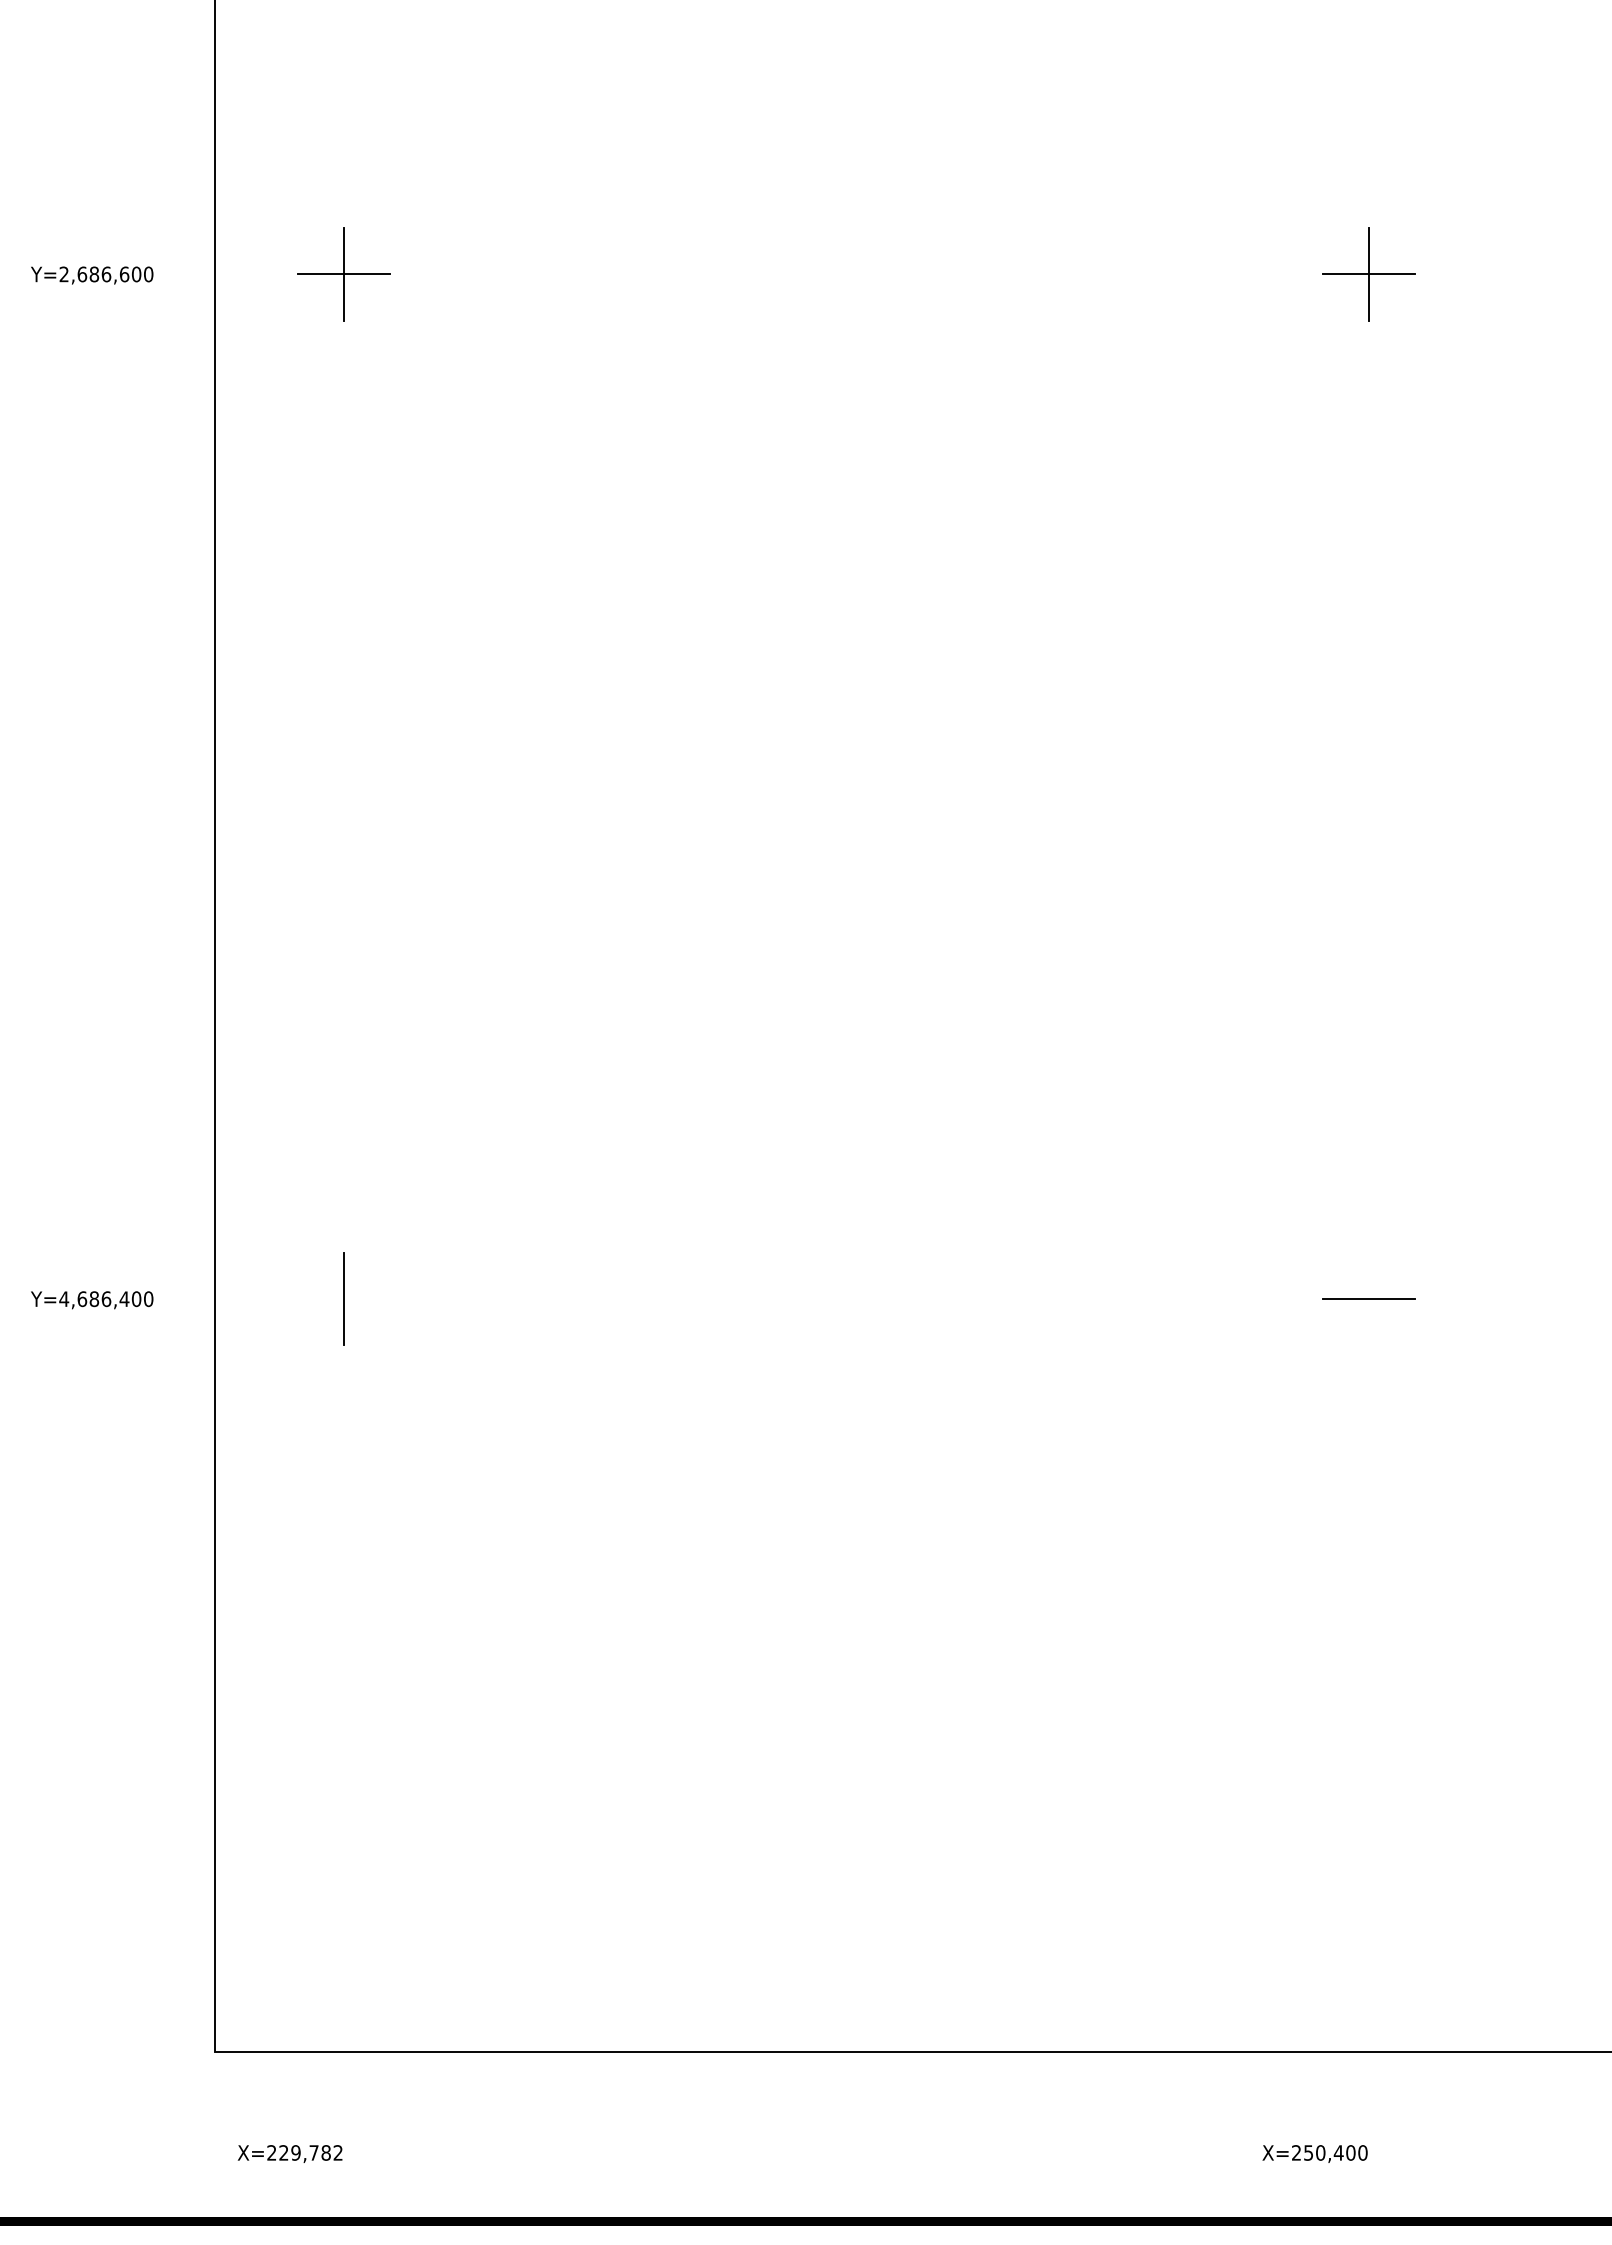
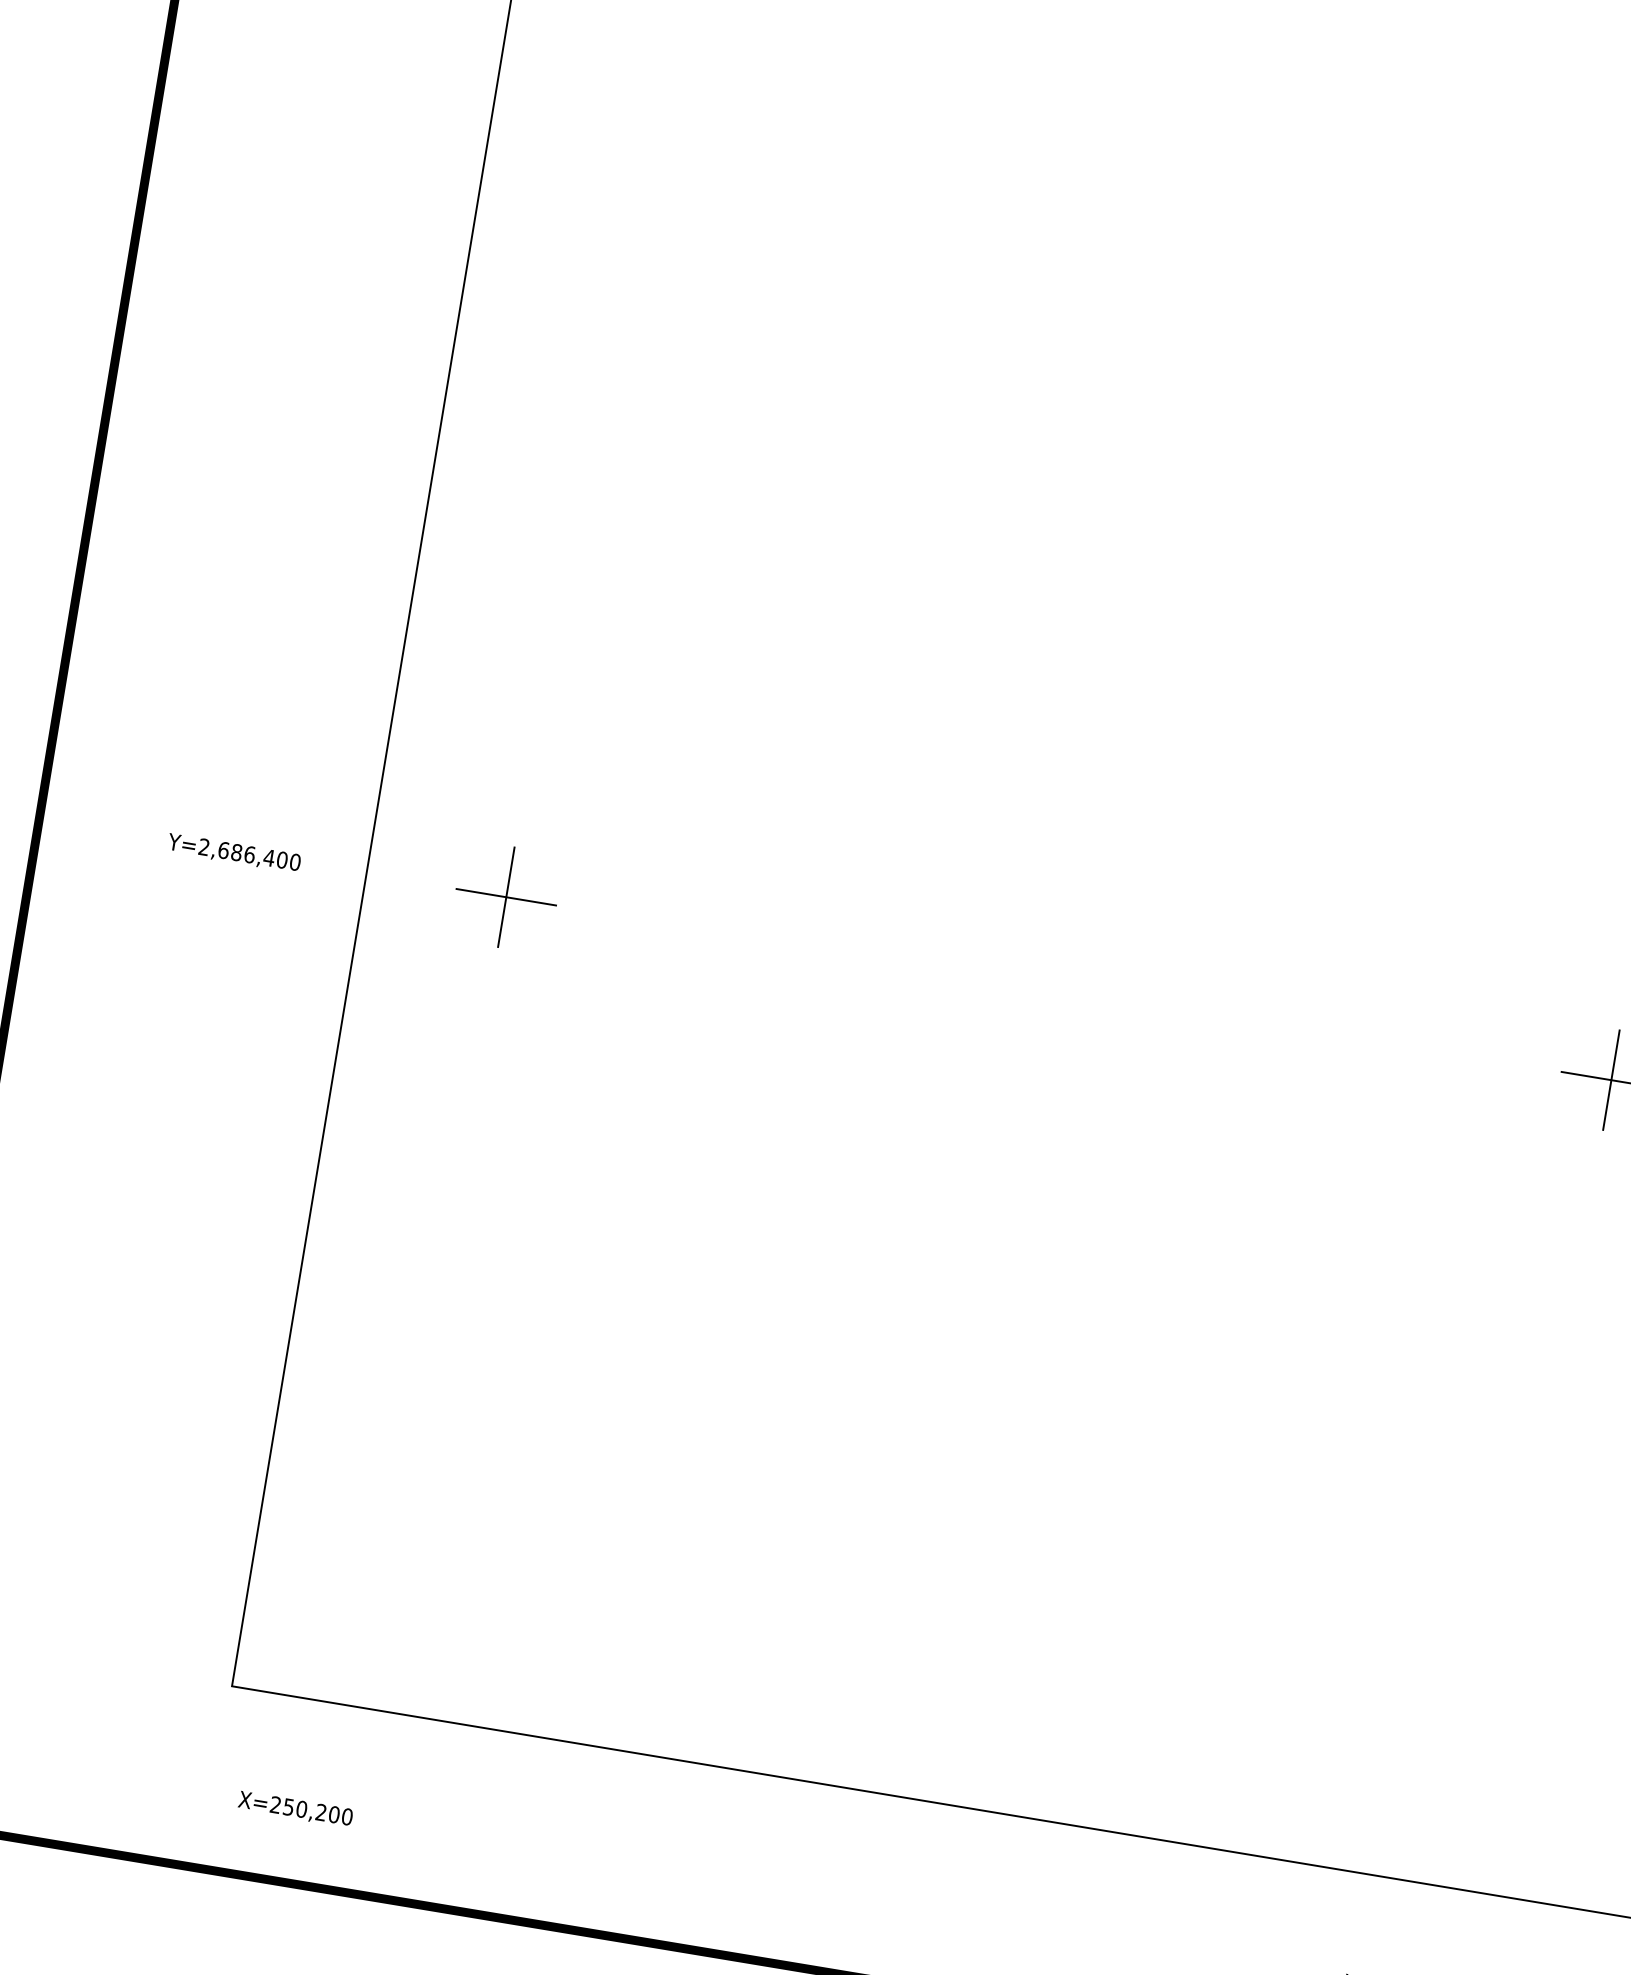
text: (64, 1298) -> (204, 846), Y=4,686,400 -> Y=2,686,400
line: (344, 1299) -> (506, 897), added
line: (1369, 1299) -> (1611, 1080), added
text: (310, 2152) -> (317, 1811), X=229,782 -> X=250,200

